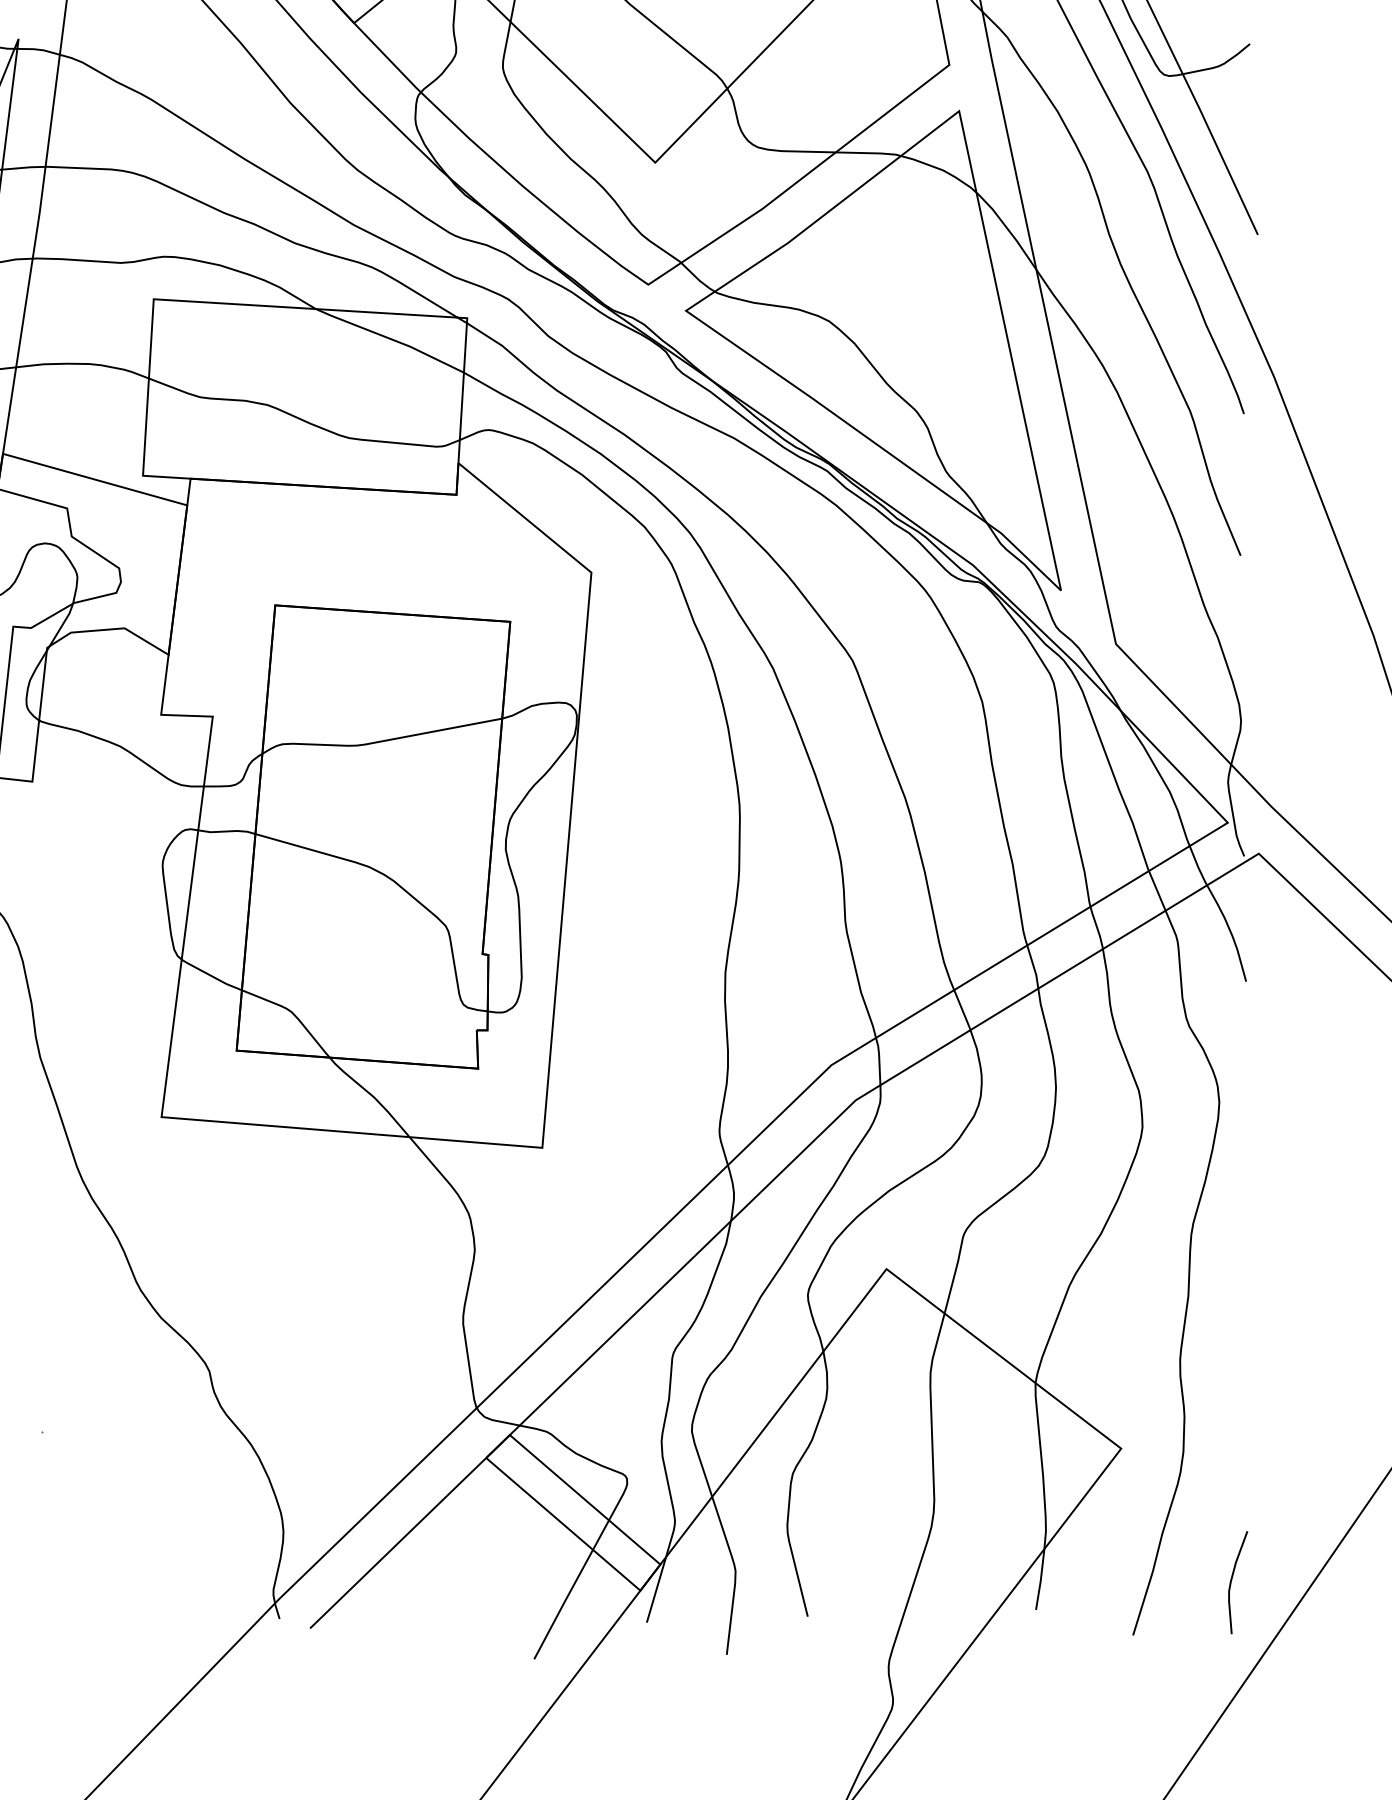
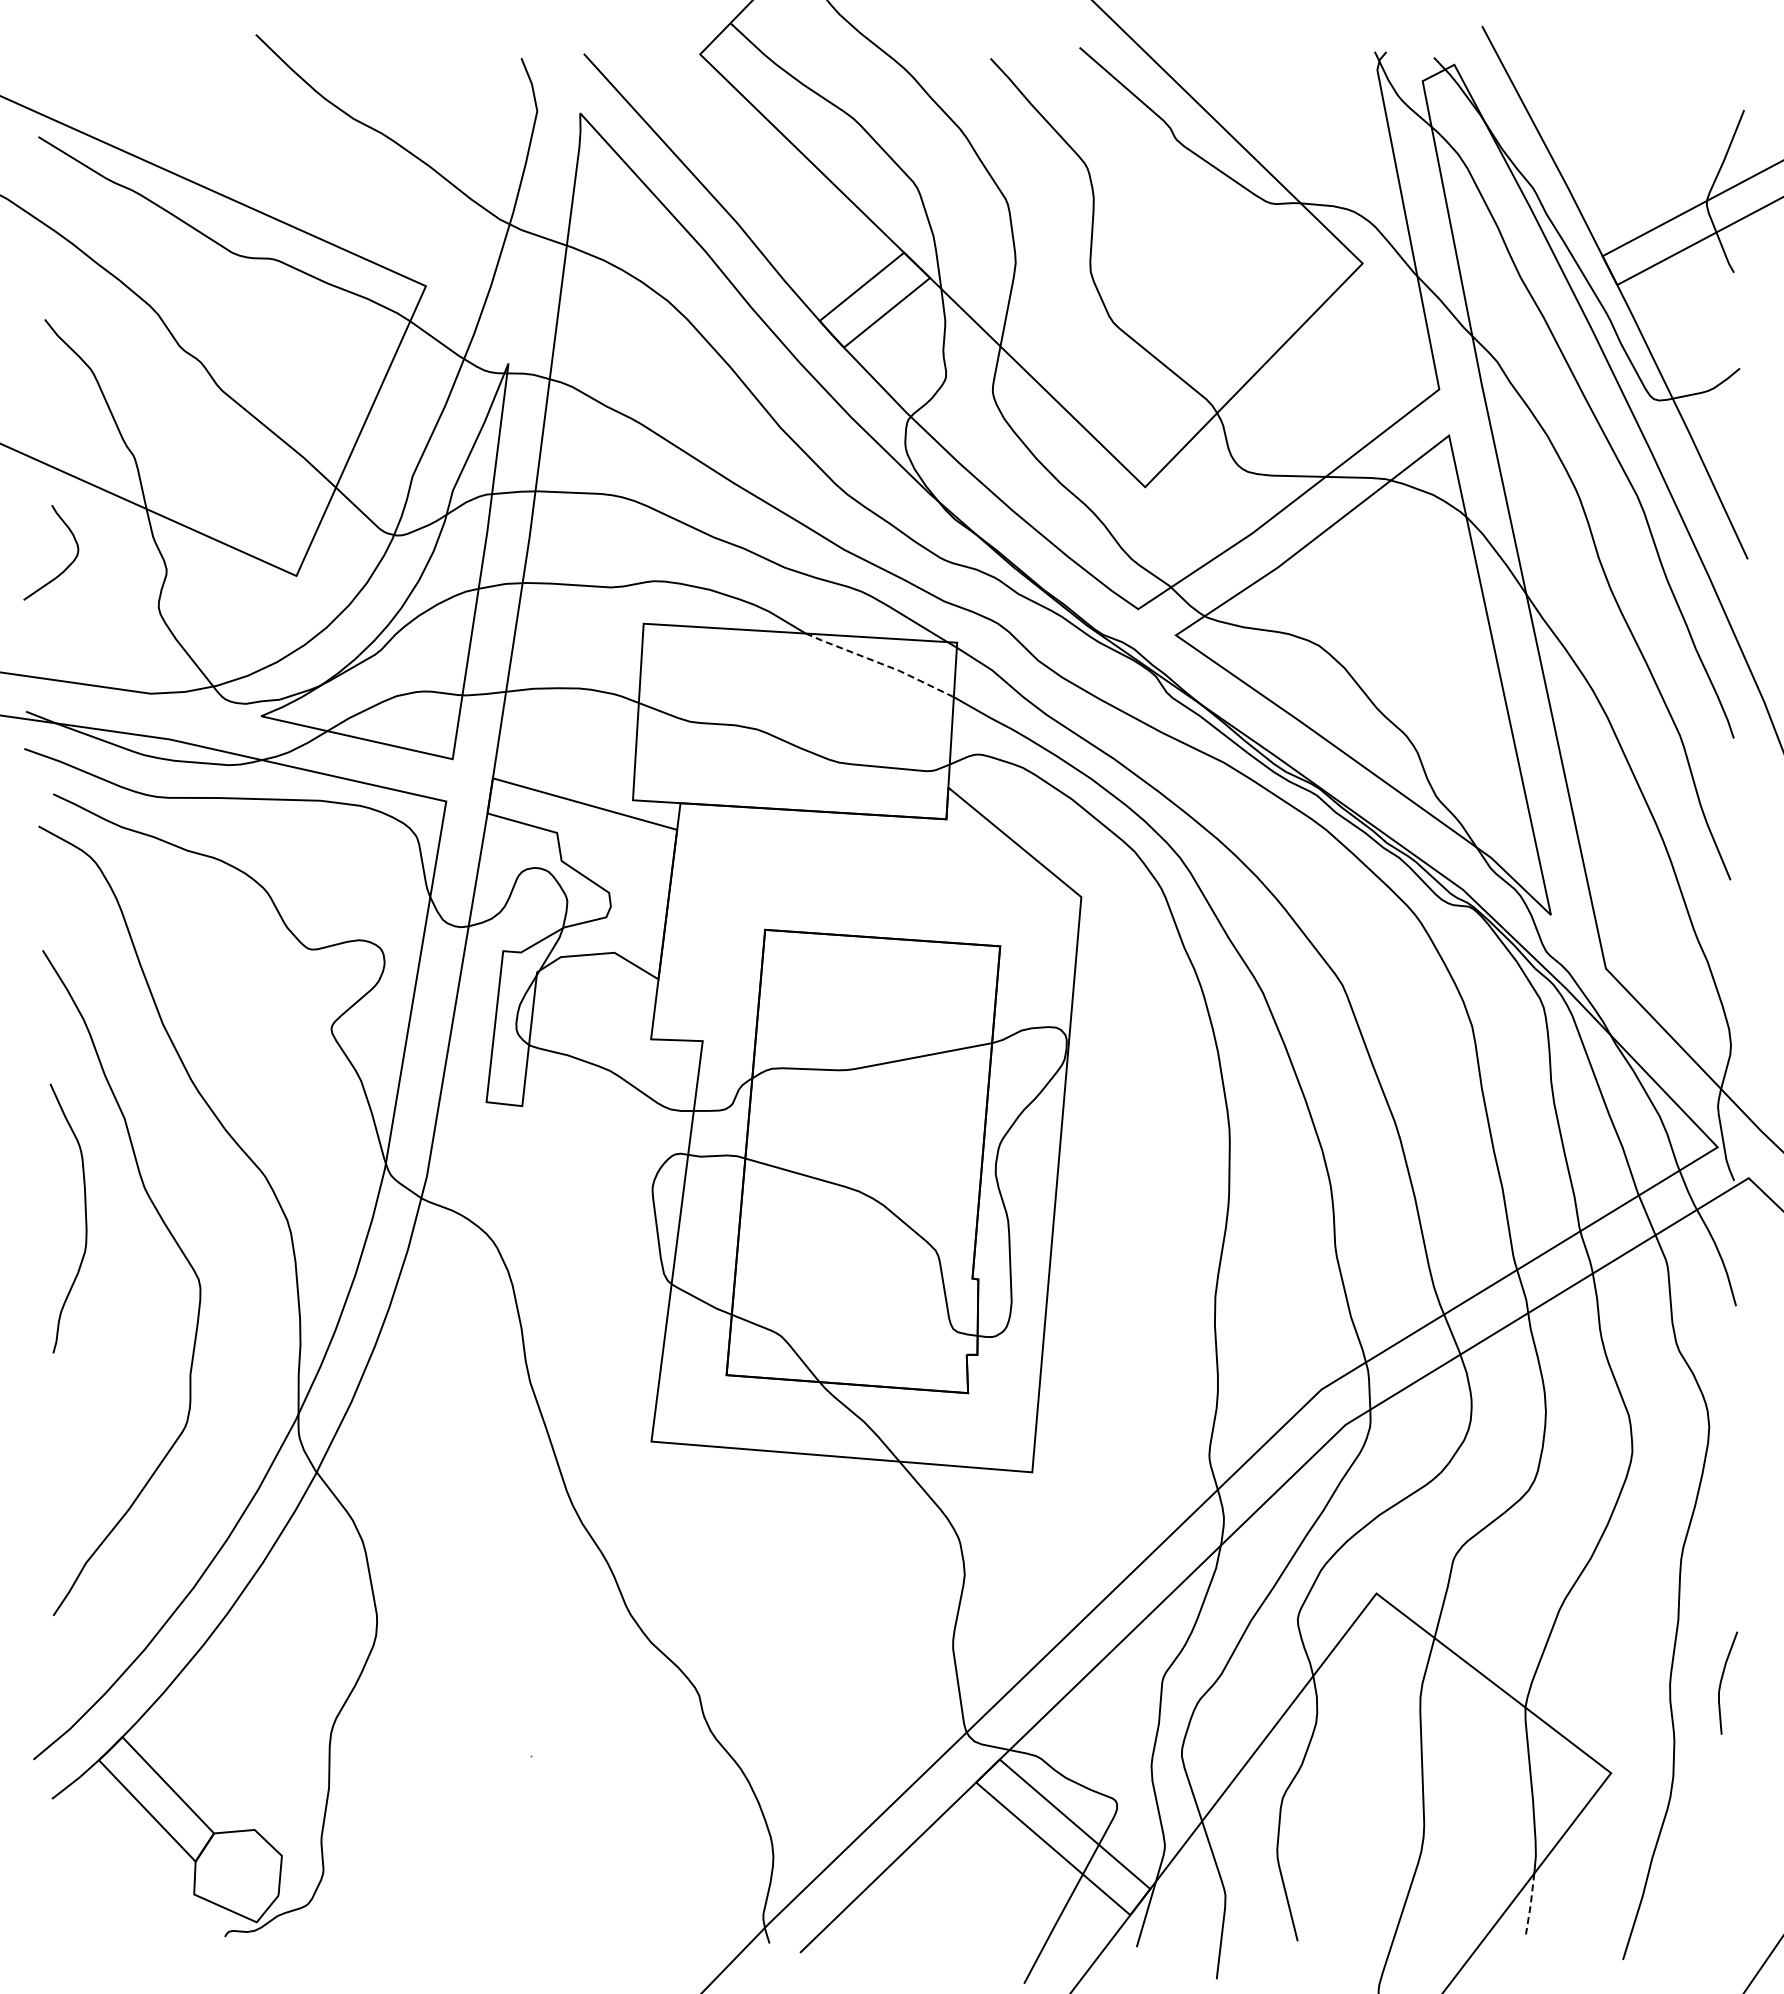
line: (390, 339) -> (880, 663), solid -> dashed
curve: (1232, 1580) -> (1722, 1680), moved
line: (1040, 1581) -> (1530, 1905), solid -> dashed

